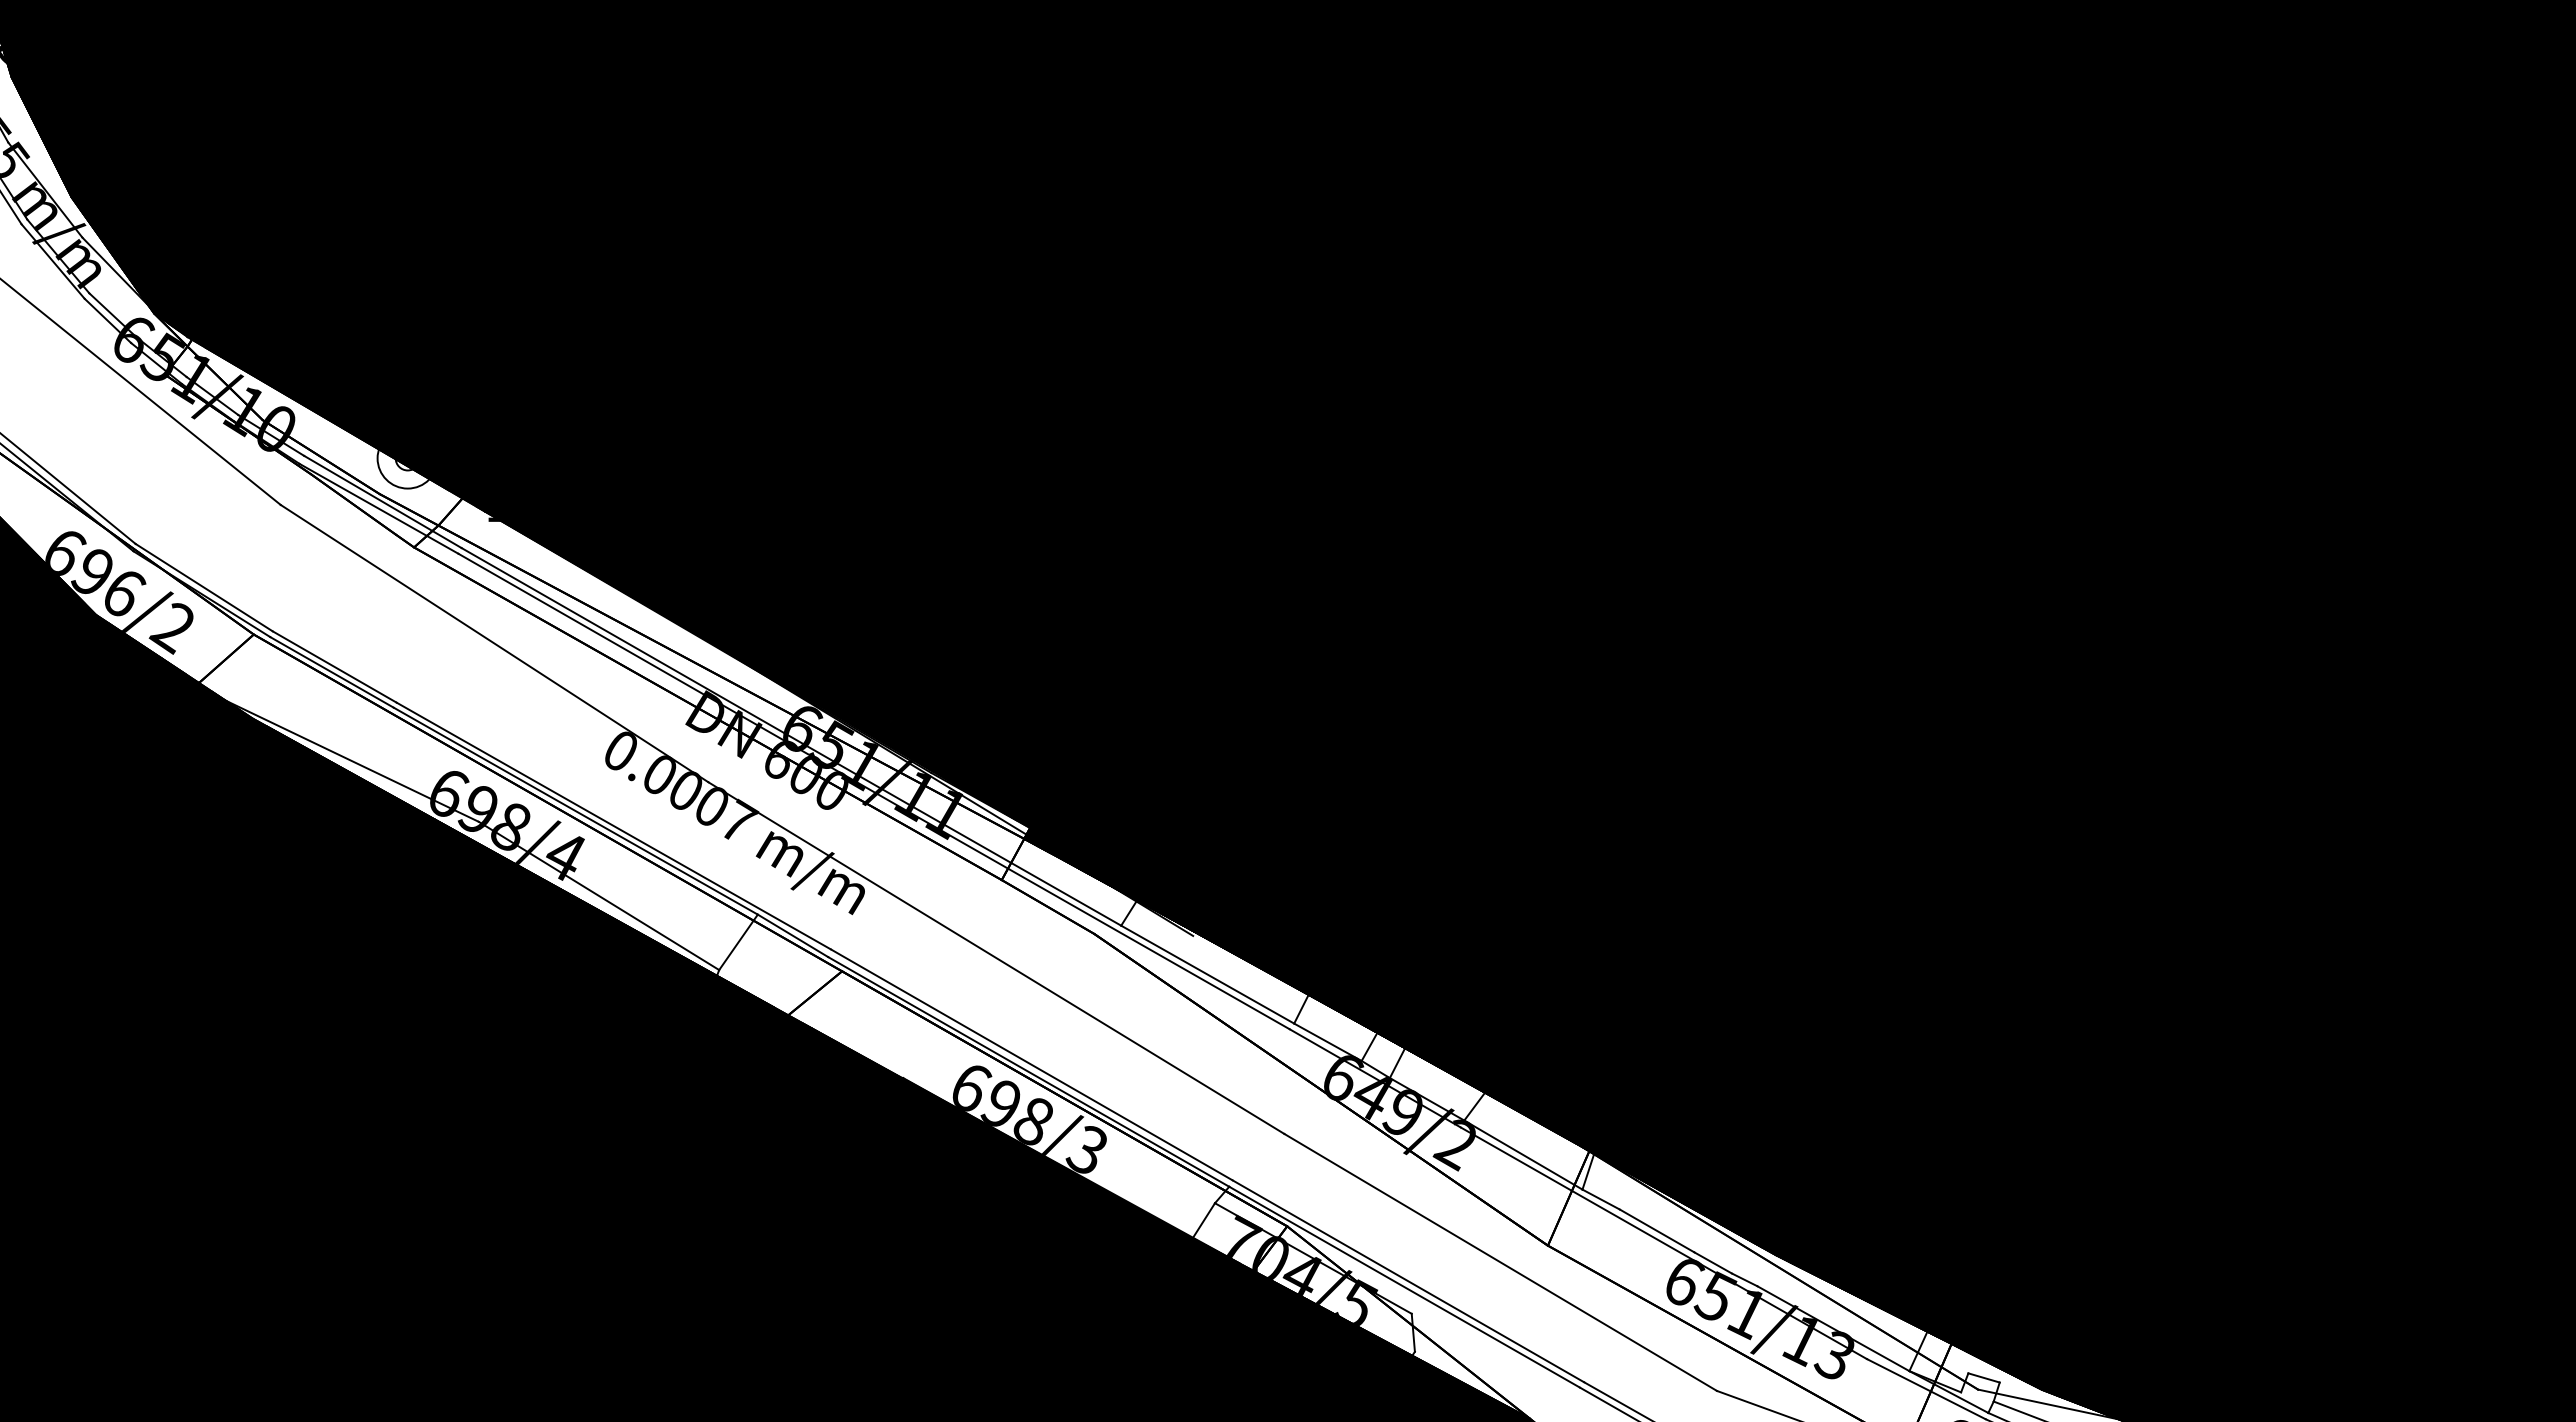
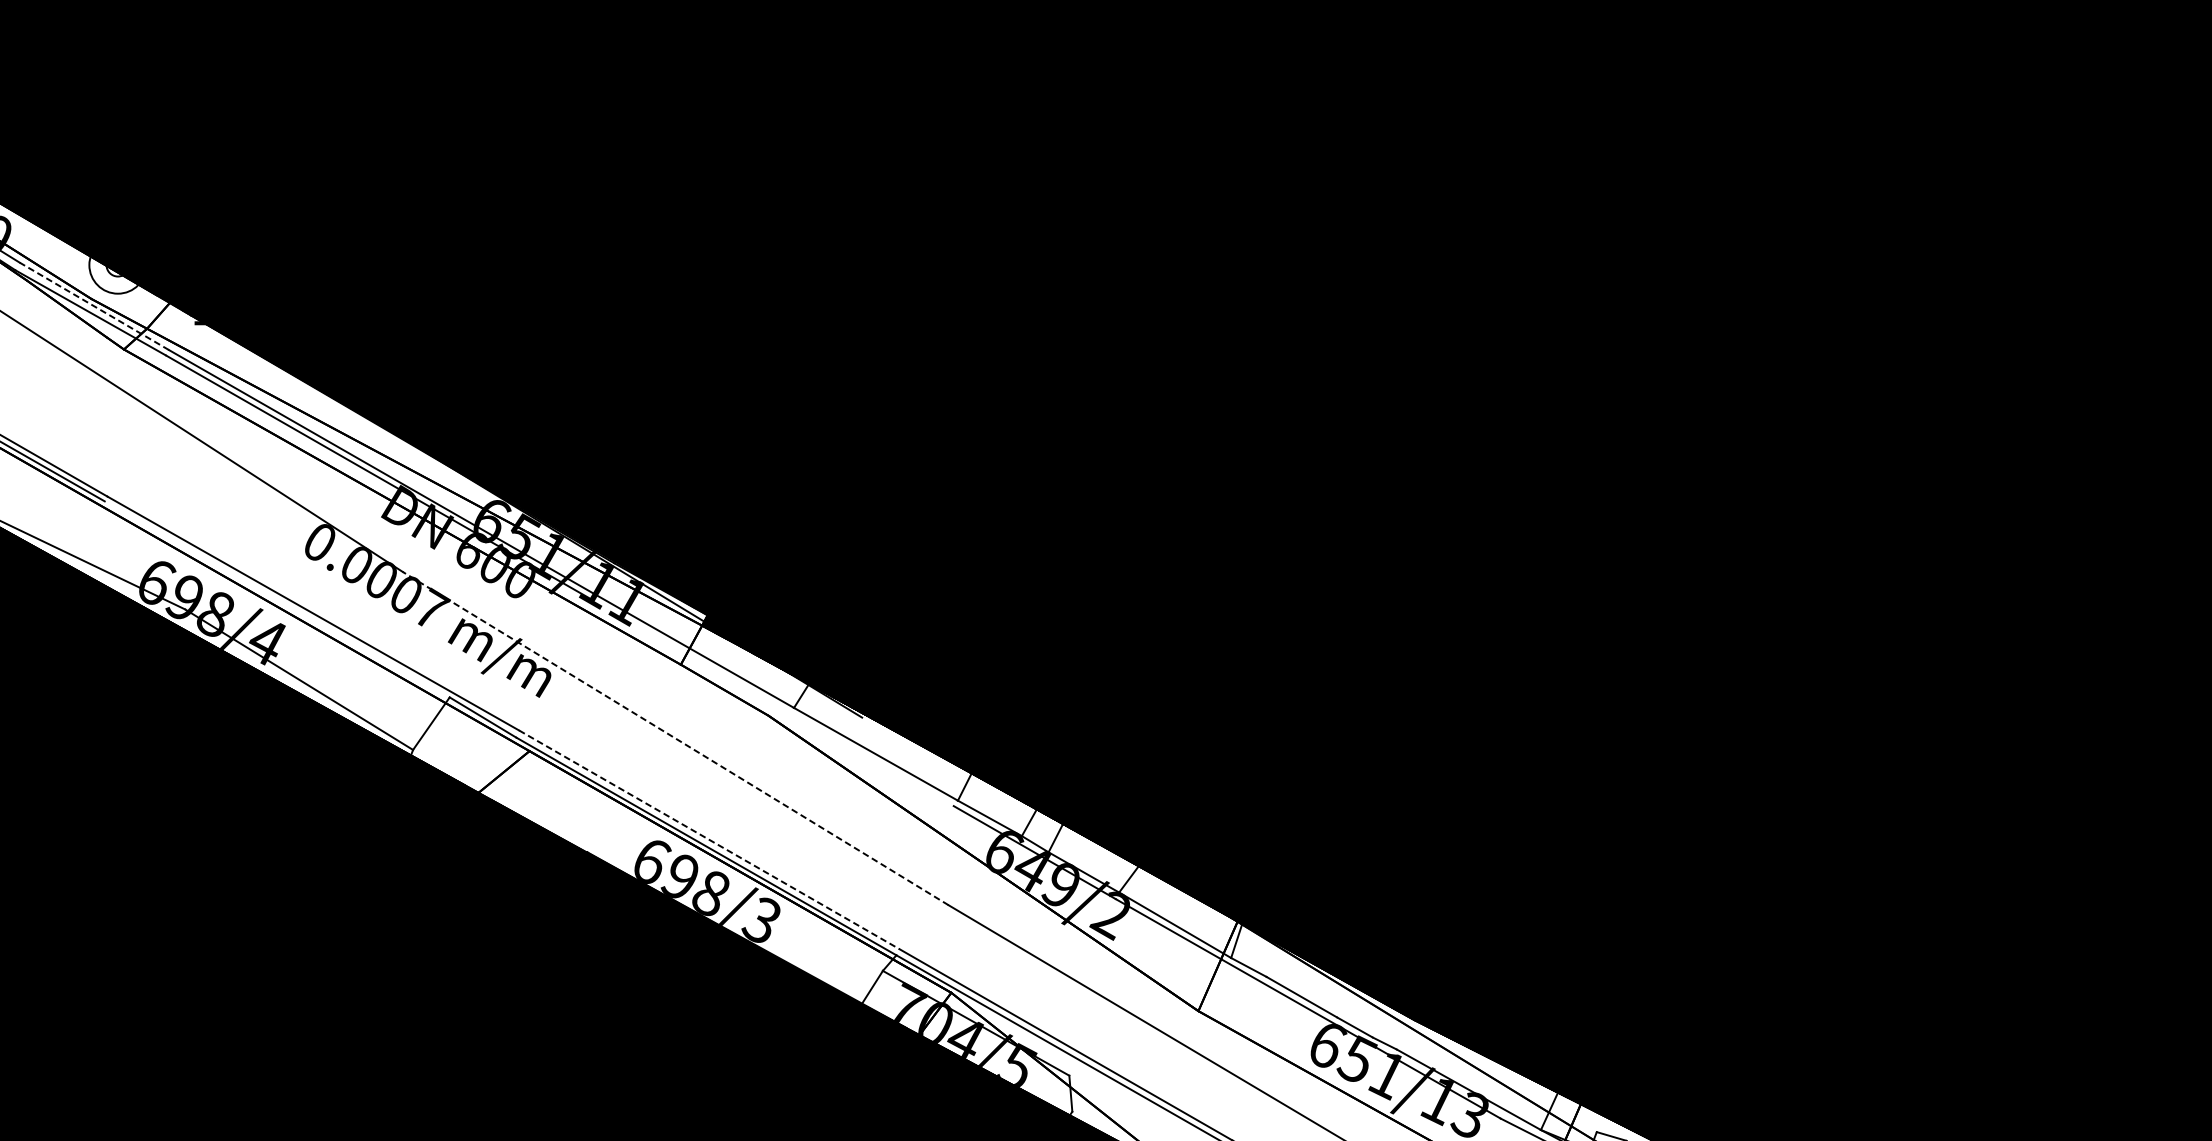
line: (382, 501) -> (94, 305), solid -> dashed
line: (575, 810) -> (276, 598), removed
line: (1098, 920) -> (772, 702), removed
line: (995, 957) -> (674, 738), solid -> dashed
line: (1031, 1064) -> (709, 839), solid -> dashed

